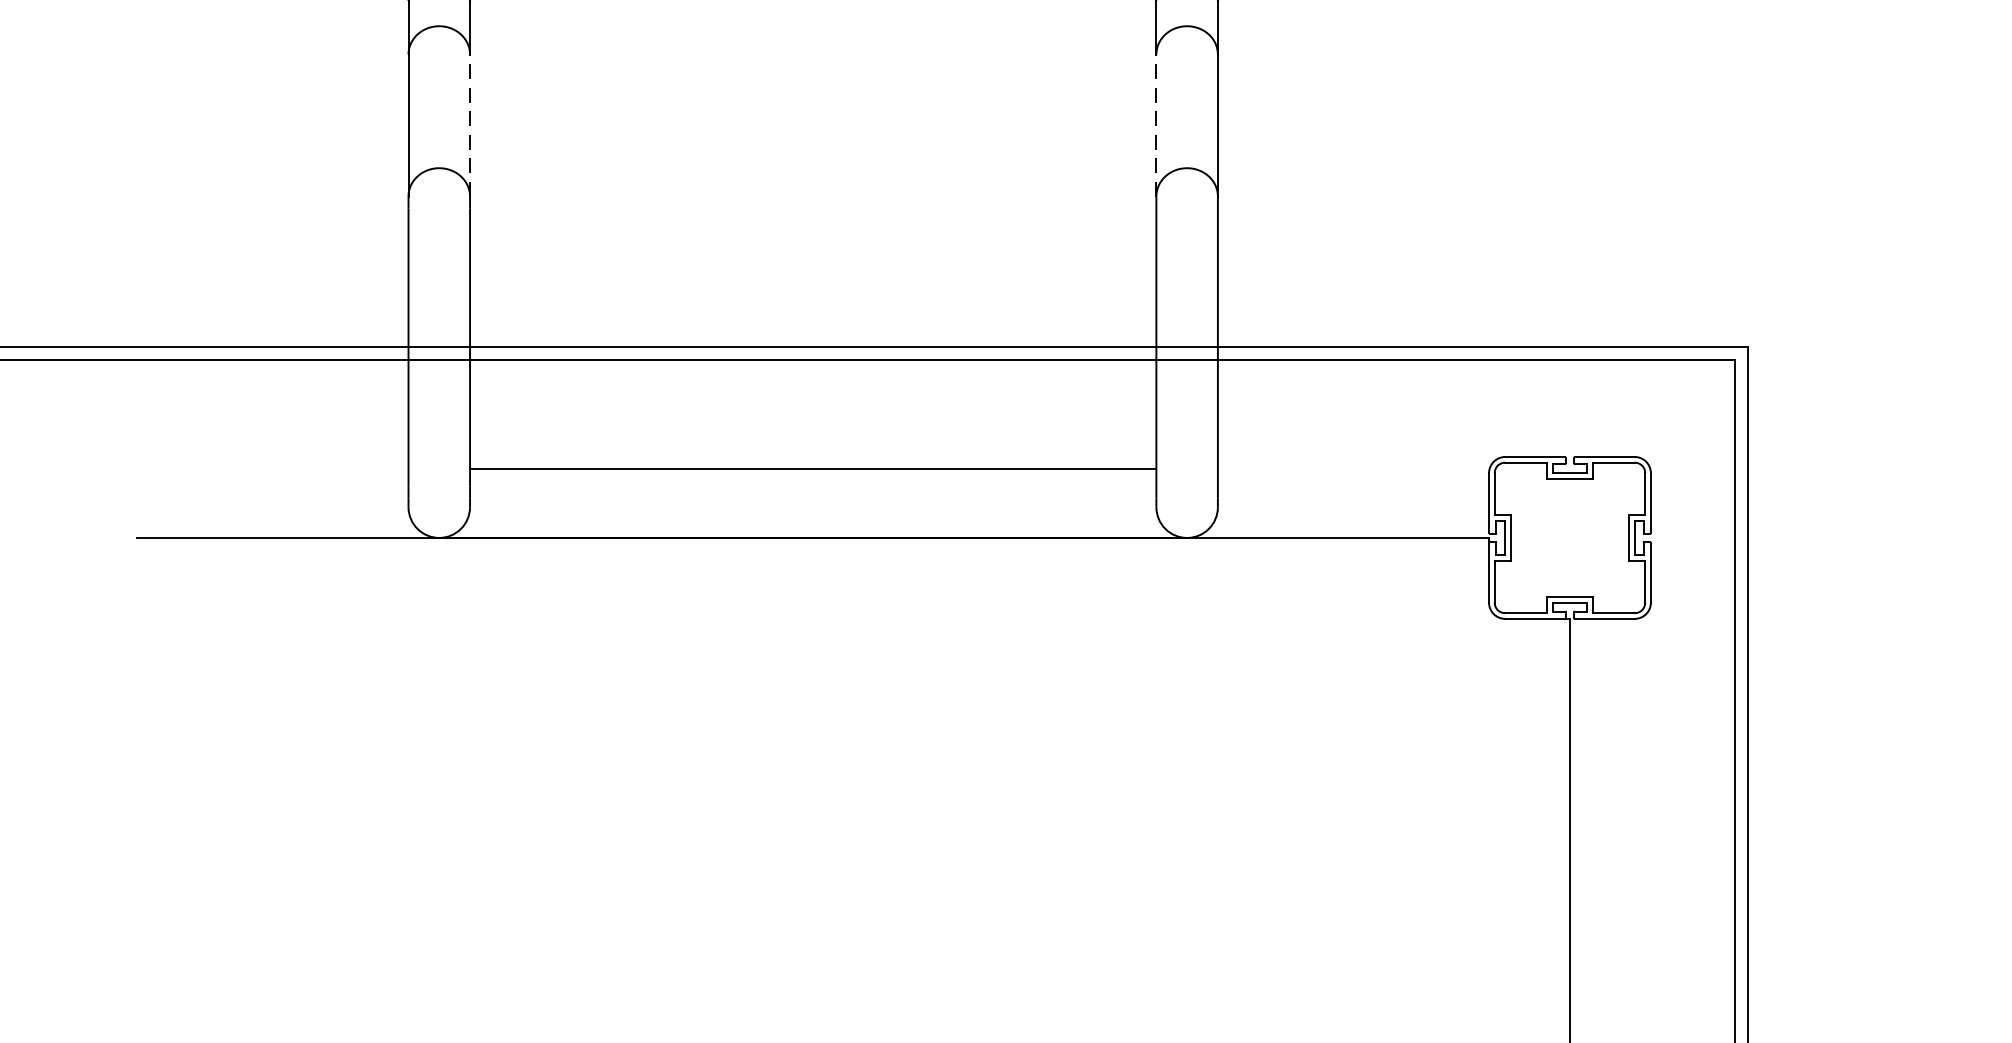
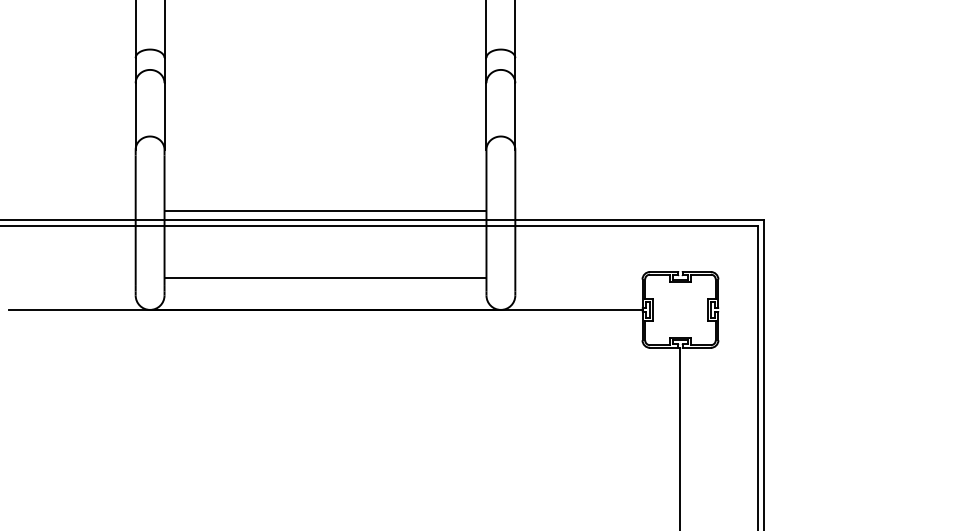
line: (469, 125) -> (164, 116), dashed -> solid
line: (1156, 125) -> (486, 116), dashed -> solid
line: (813, 325) -> (325, 210), added

